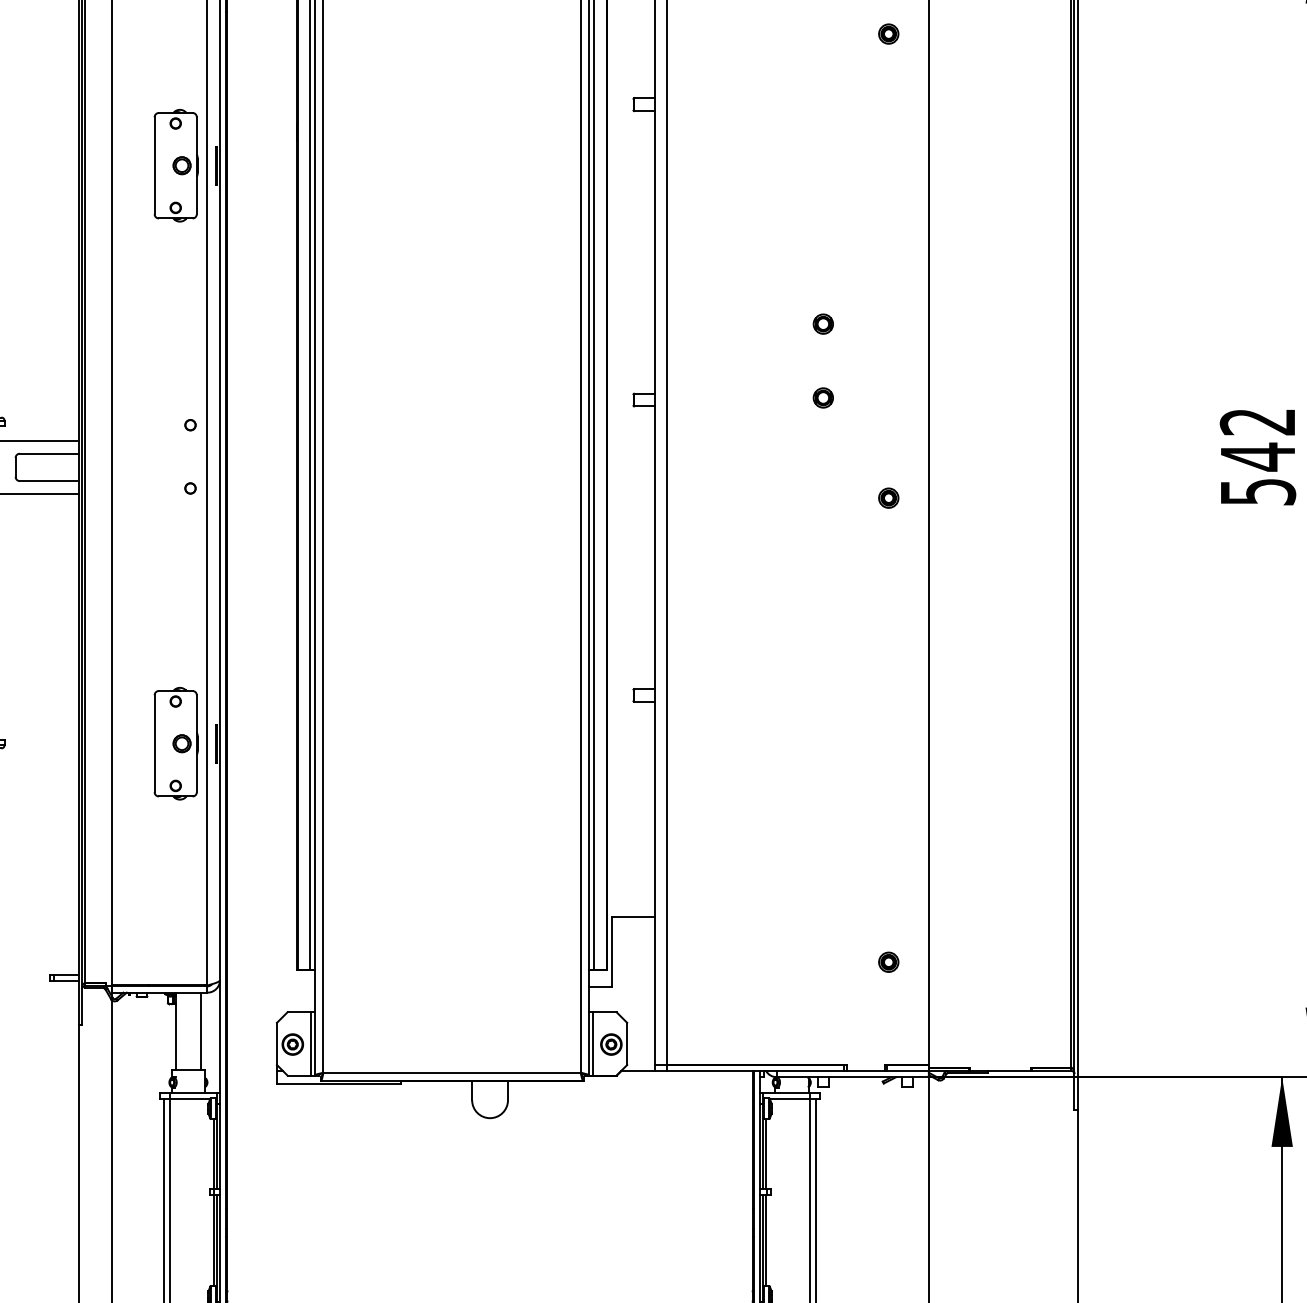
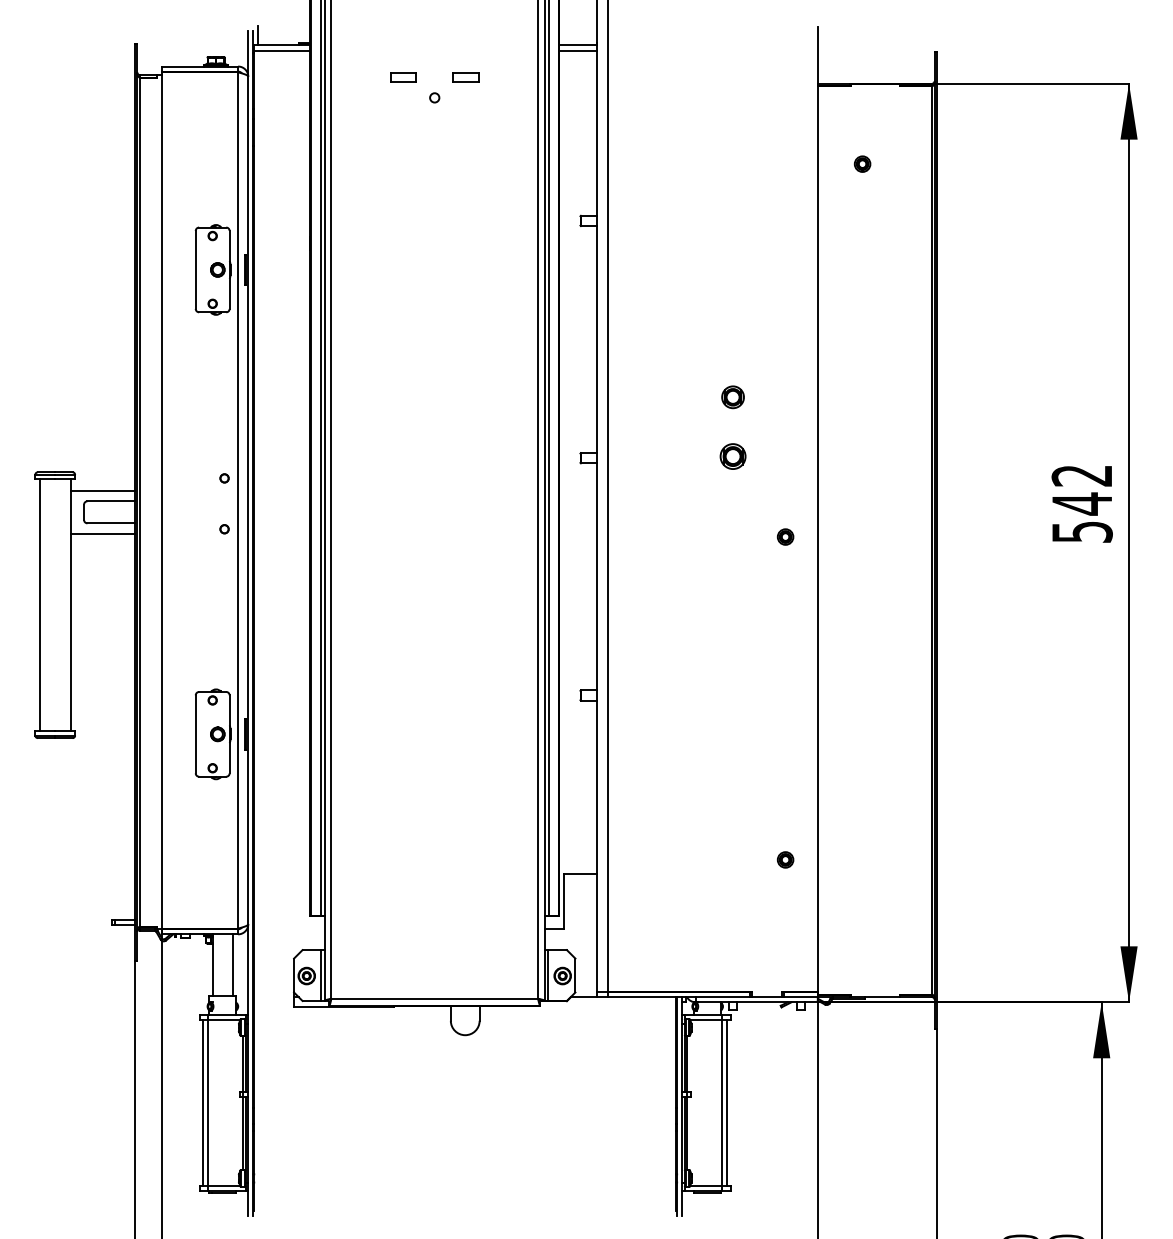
part: (888, 33) -> (862, 163), moved
part: (822, 323) -> (732, 396), size x1.4
part: (822, 397) -> (732, 456), size x1.6
part: (888, 961) -> (785, 859), moved

